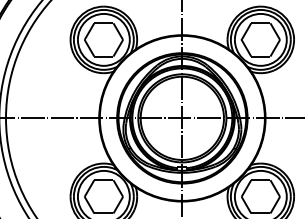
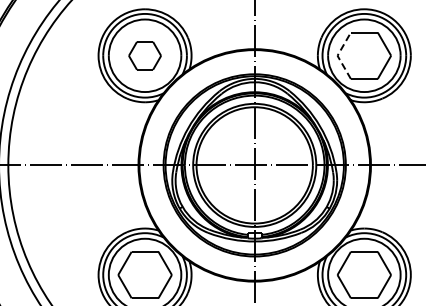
part: (103, 39) -> (144, 55), size x0.6
line: (241, 39) -> (337, 55), solid -> dashed

